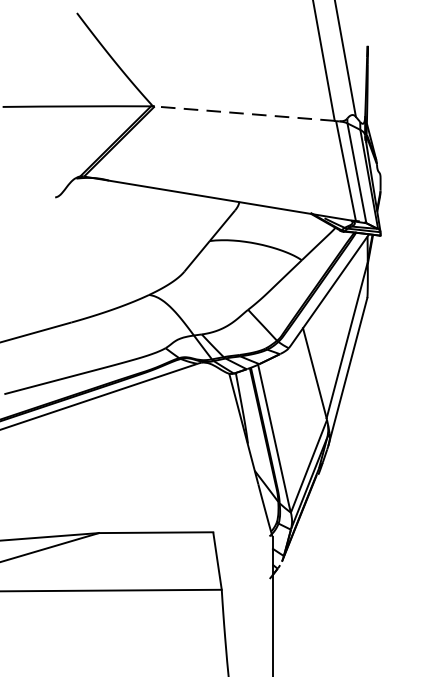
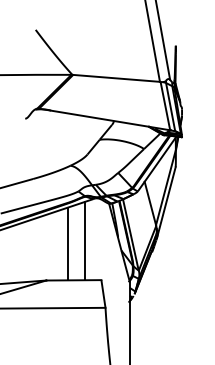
line: (244, 113) -> (116, 78), dashed -> solid
line: (180, 452) -> (85, 241), added
line: (144, 456) -> (68, 243), added

